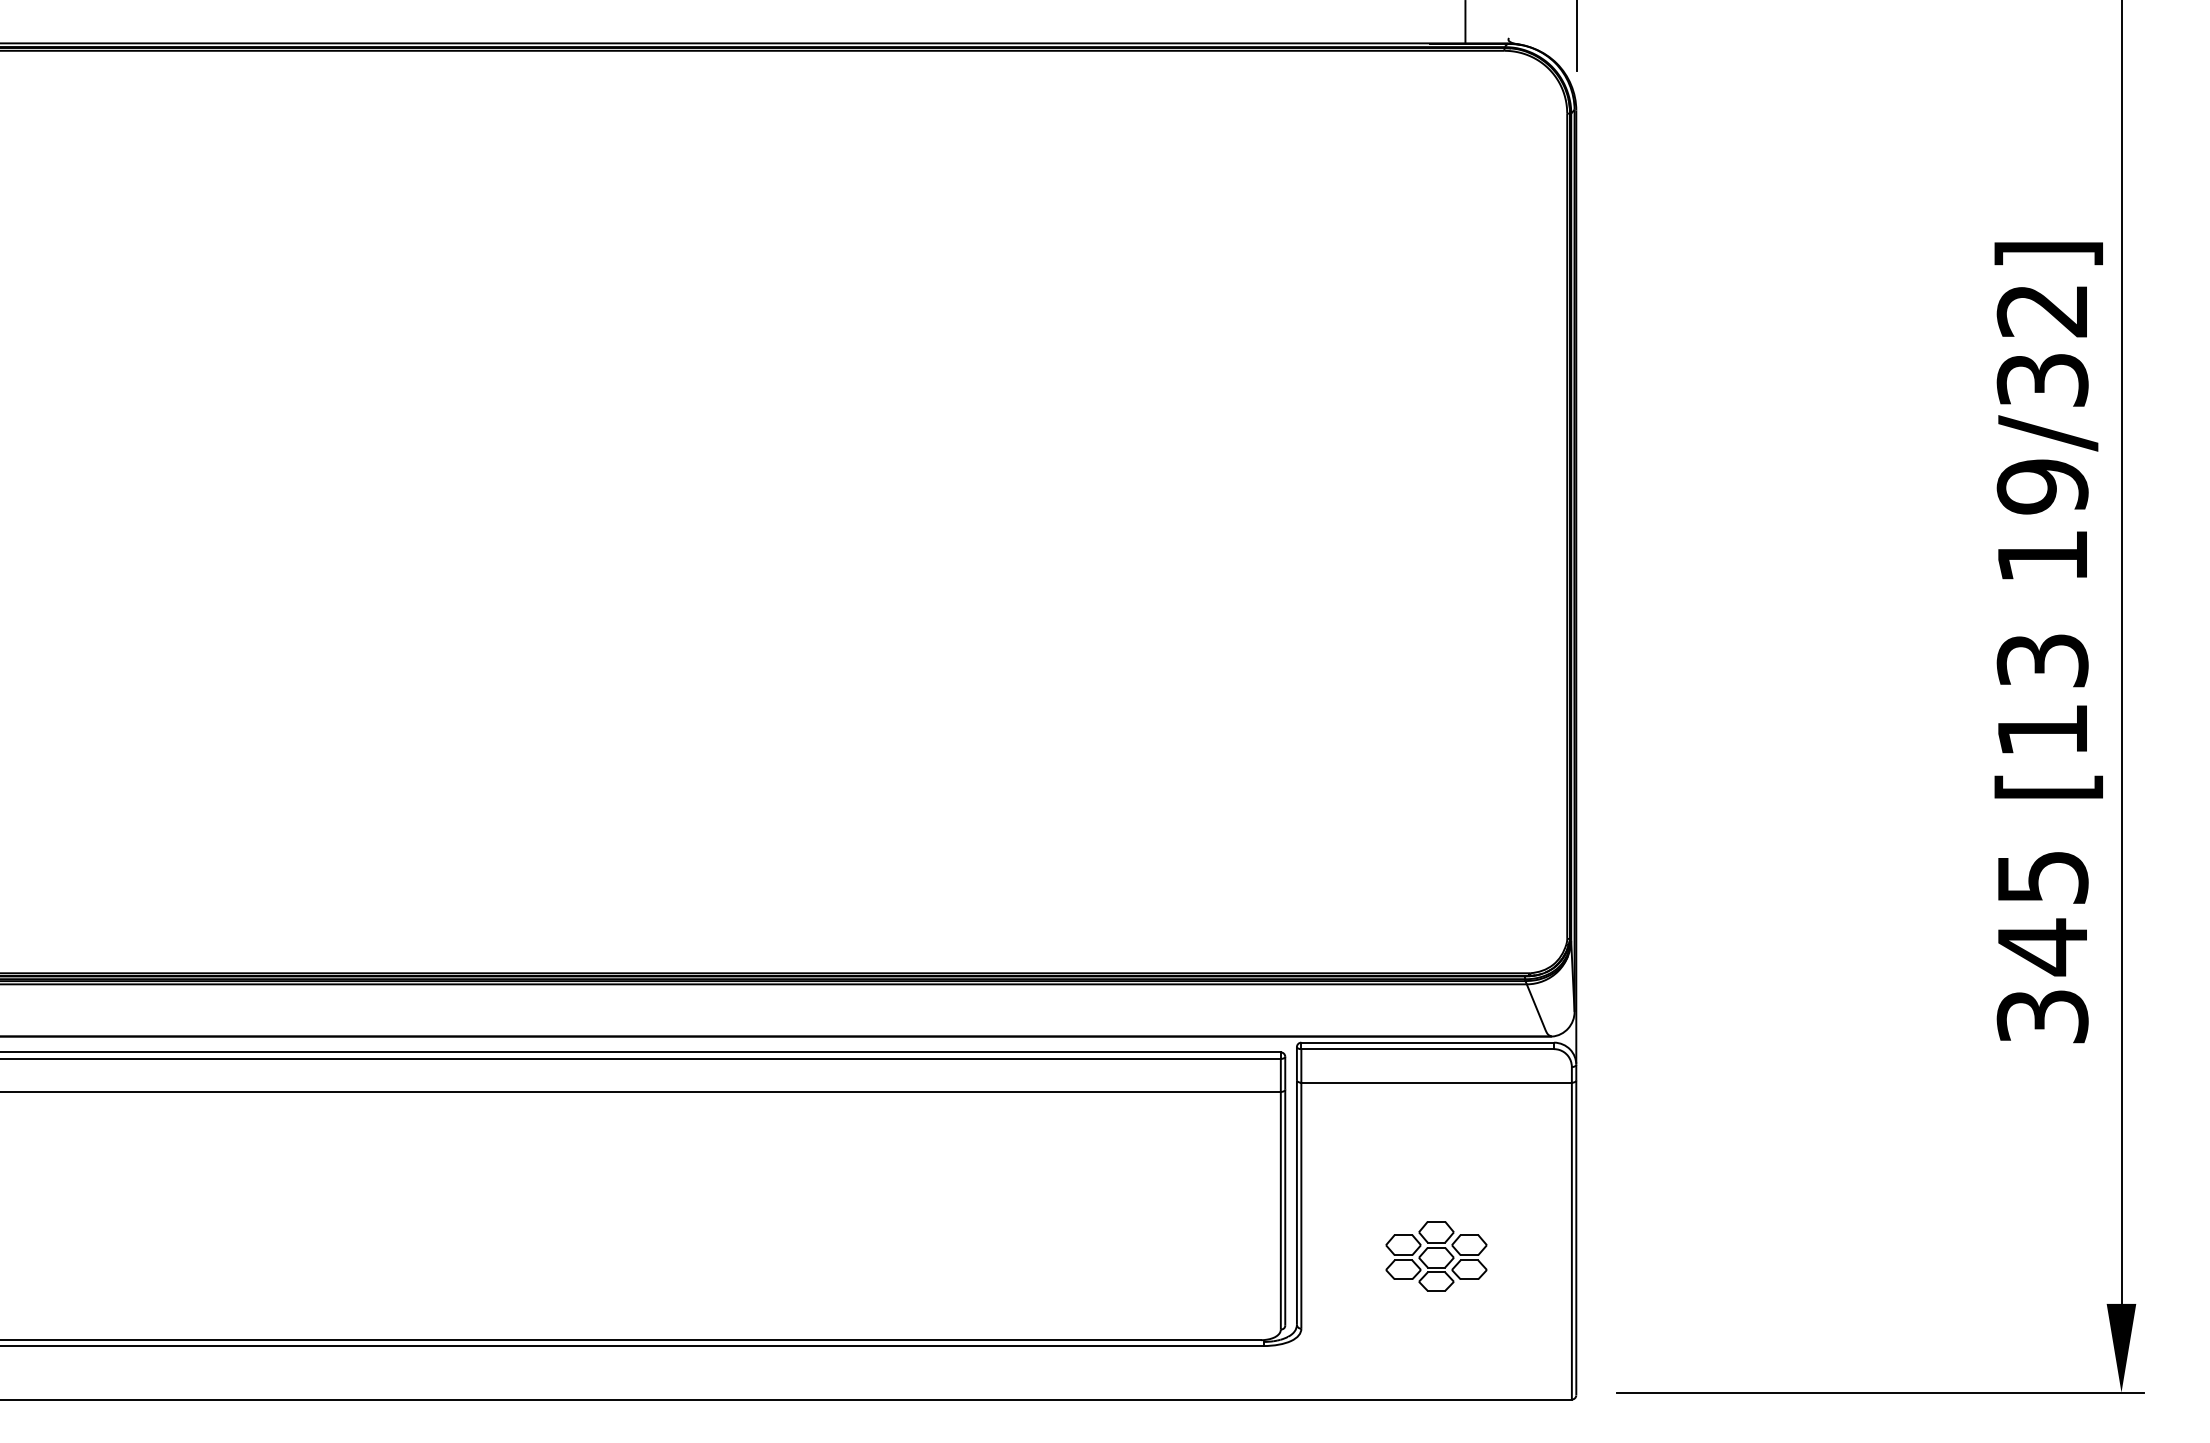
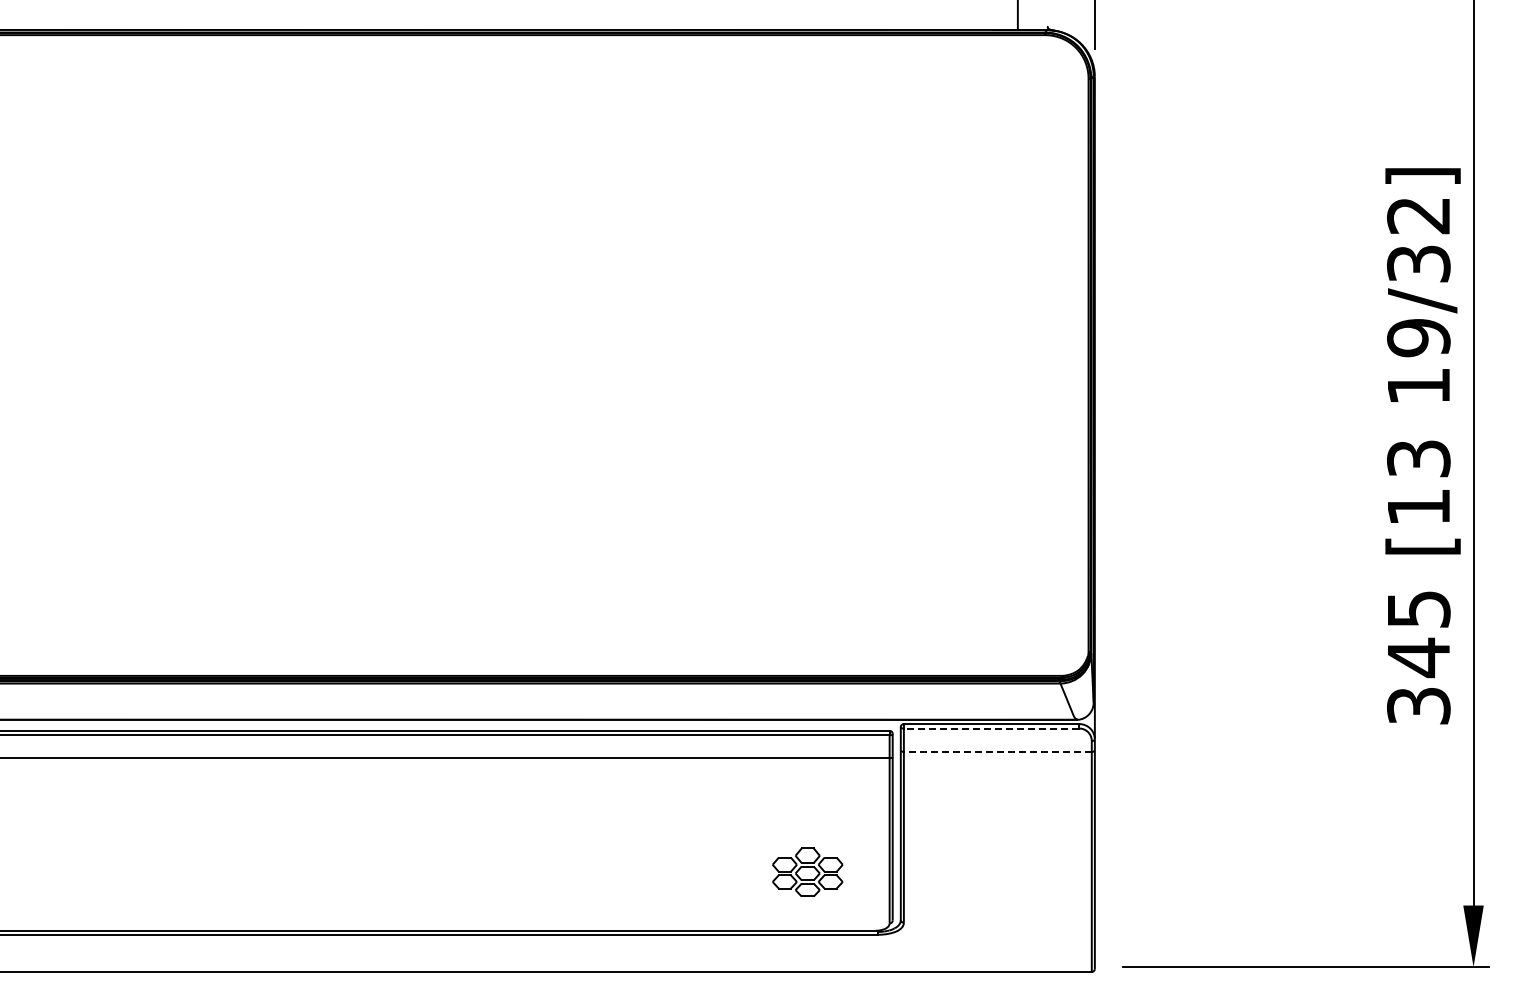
line: (1427, 1049) -> (991, 728), solid -> dashed
line: (1436, 1082) -> (997, 751), solid -> dashed
part: (1436, 1254) -> (807, 871), moved

